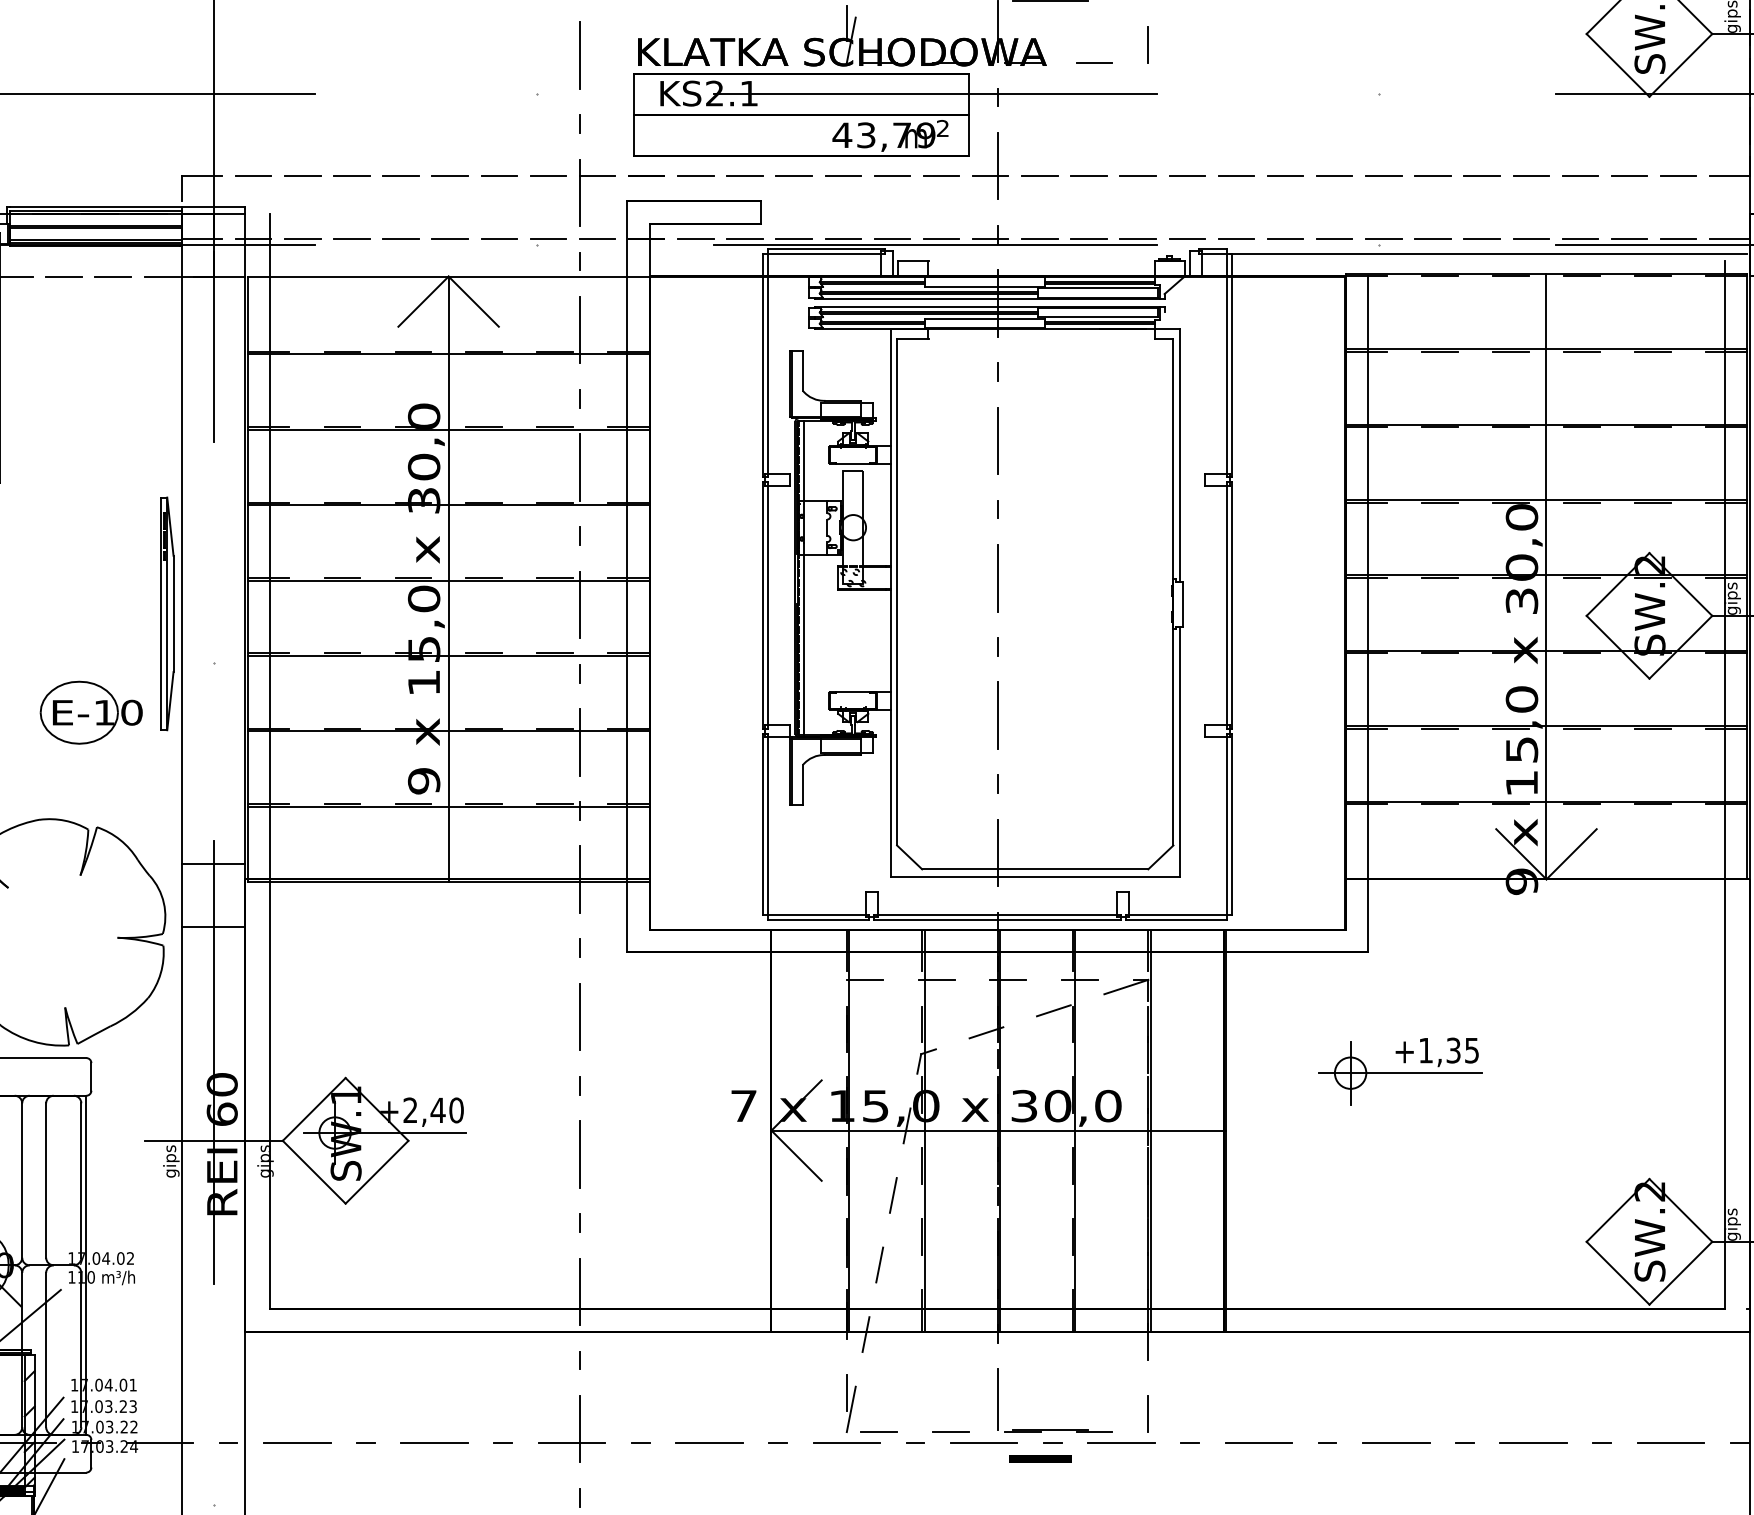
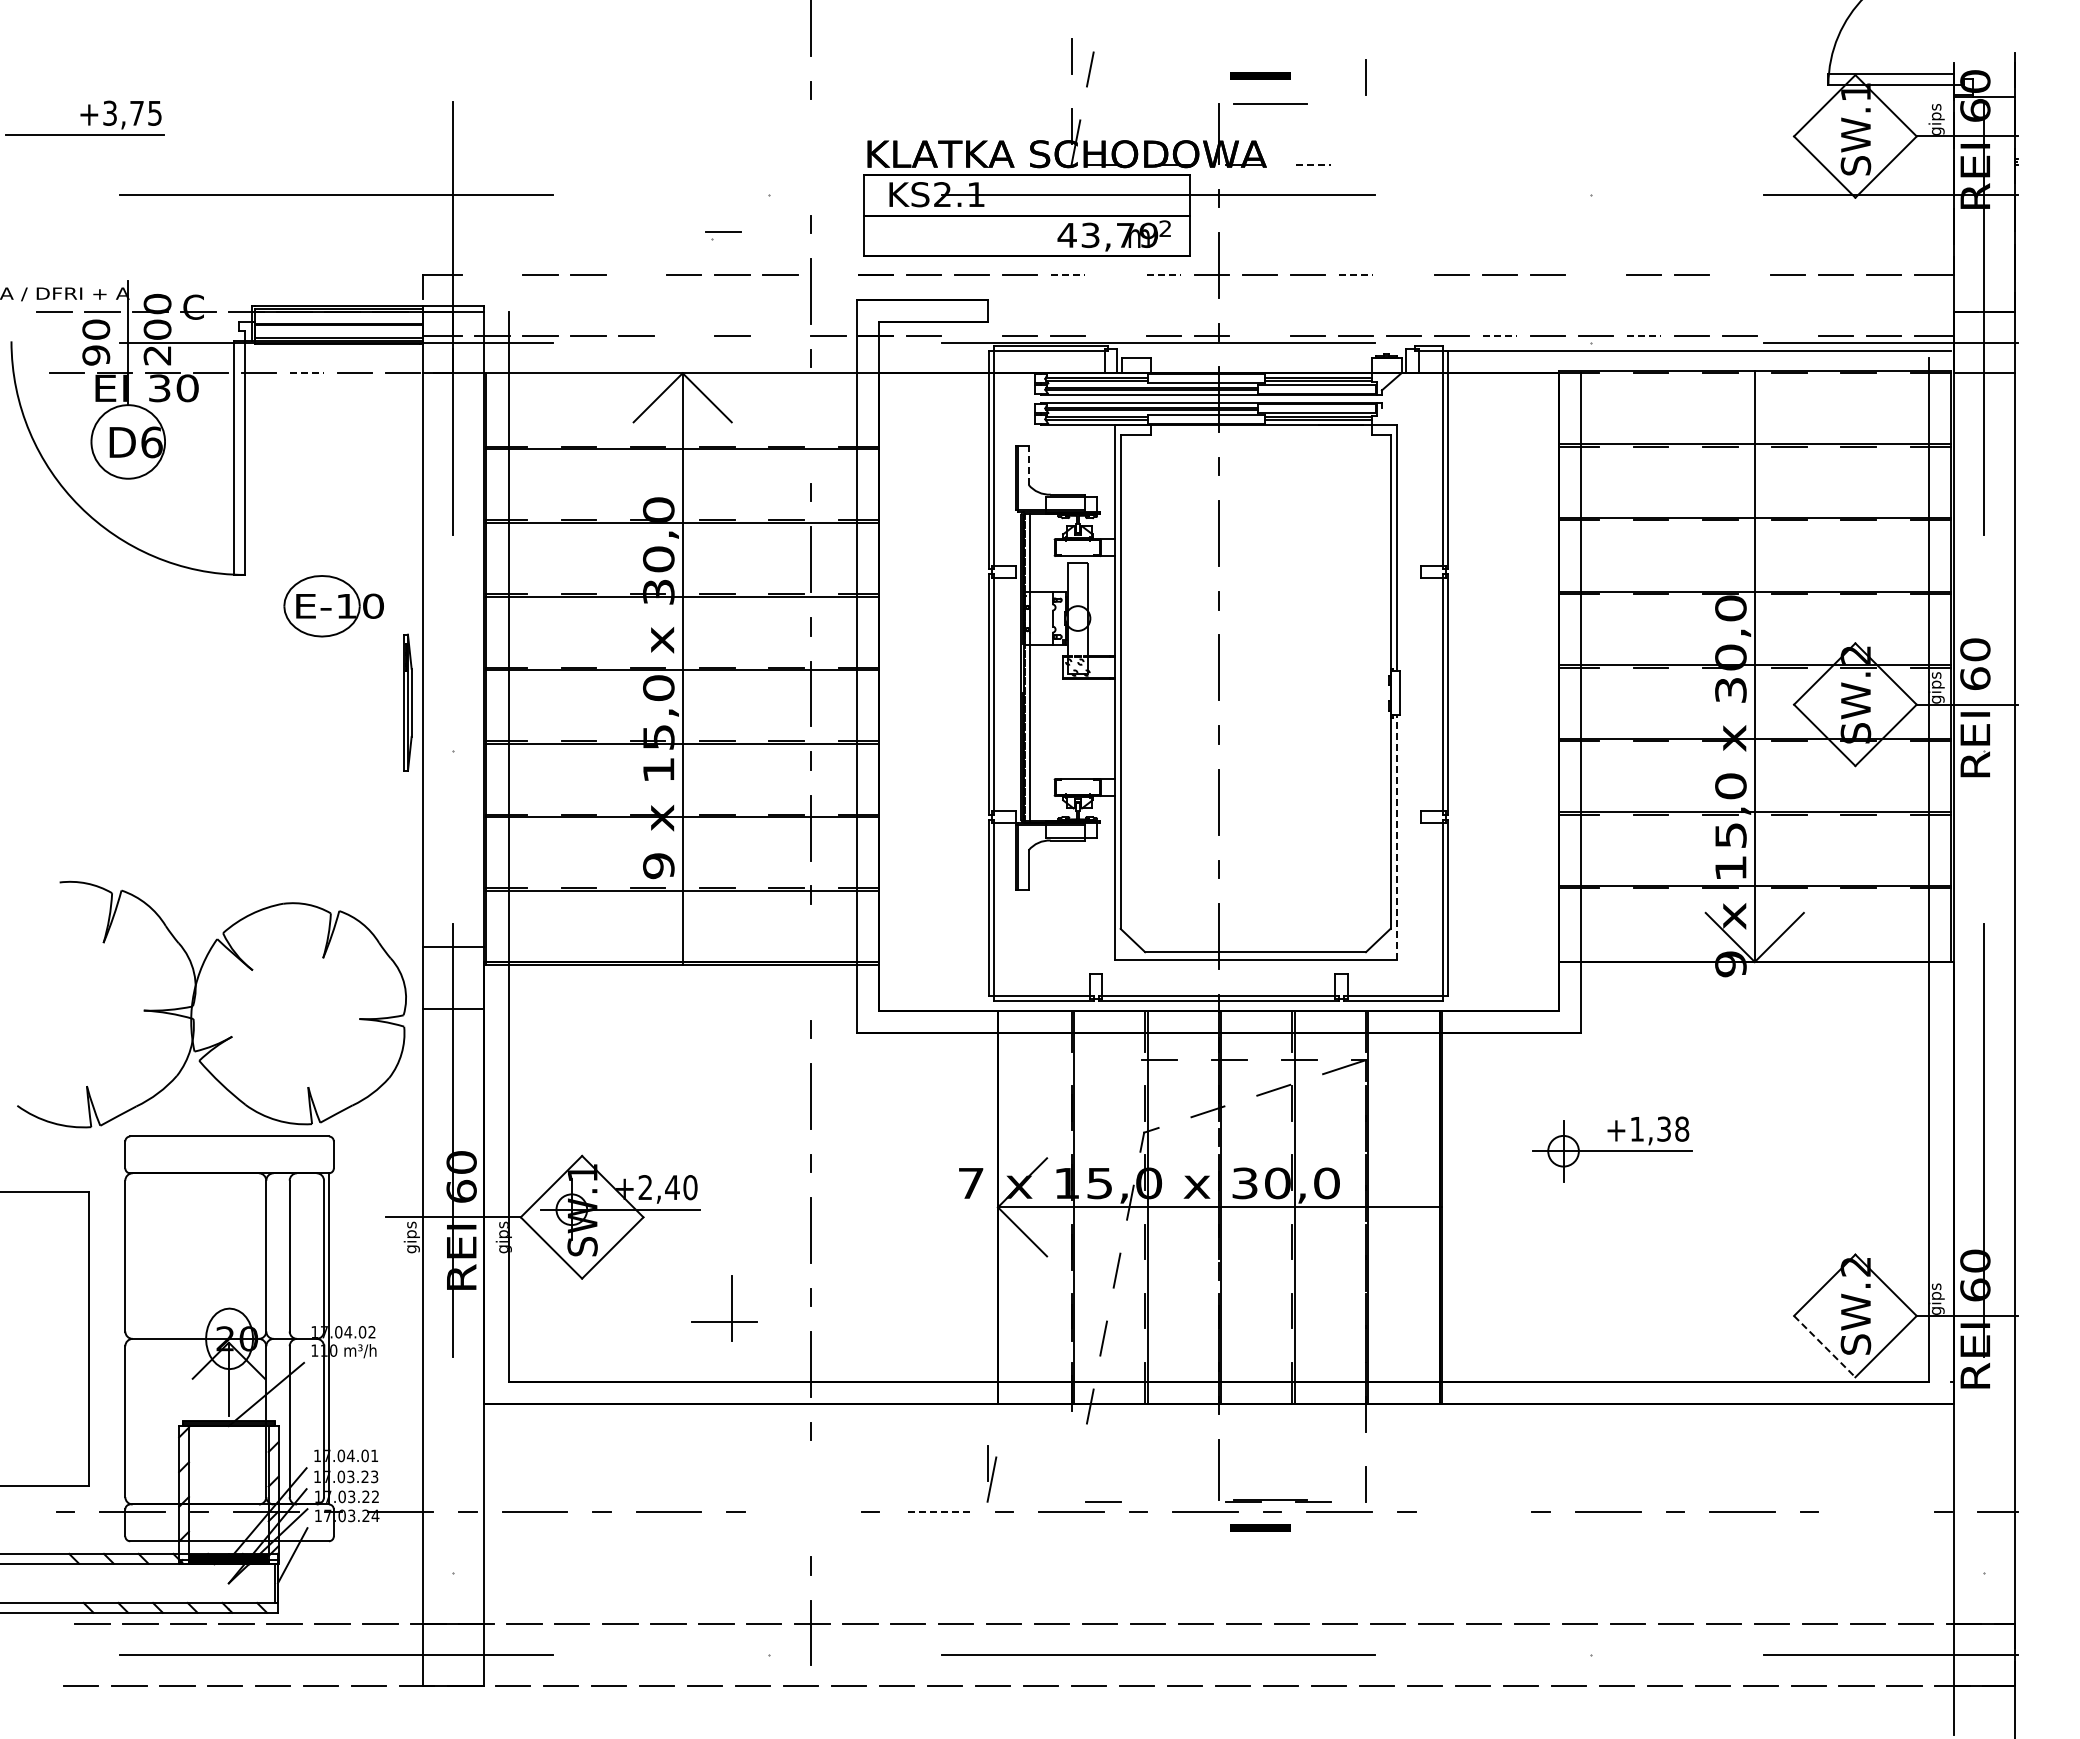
line: (1147, 44) -> (1365, 146), removed
line: (579, 55) -> (810, 157), removed
line: (1094, 62) -> (1313, 164), solid -> dashed
line: (1530, 175) -> (1739, 274), removed
line: (252, 176) -> (491, 275), removed
line: (400, 176) -> (635, 275), removed
line: (596, 176) -> (827, 275), removed
line: (843, 176) -> (1068, 275), solid -> dashed
line: (891, 176) -> (1115, 275), removed
line: (941, 176) -> (1164, 275), solid -> dashed
line: (1138, 176) -> (1356, 275), solid -> dashed
line: (1186, 176) -> (1403, 275), removed
line: (1383, 176) -> (1595, 275), removed
line: (449, 238) -> (683, 336), removed
line: (744, 238) -> (971, 336), removed
line: (891, 238) -> (1115, 336), removed
line: (1039, 238) -> (1259, 336), removed
line: (1286, 238) -> (1500, 336), solid -> dashed
line: (1433, 238) -> (1644, 336), solid -> dashed
line: (1579, 238) -> (1787, 336), removed
part: (548, 241) -> (723, 235), moved
line: (64, 276) -> (307, 373), solid -> dashed
line: (580, 330) -> (811, 425), removed
line: (802, 370) -> (1028, 465), solid -> dashed
part: (166, 613) -> (407, 702), size x0.6
part: (91, 712) -> (333, 606), moved
line: (1179, 751) -> (1396, 837), solid -> dashed
line: (580, 878) -> (811, 961), removed
line: (864, 980) -> (1088, 1060), removed
text: (1472, 1049) -> (1682, 1128), +1,35 -> +1,38
line: (1618, 1273) -> (1825, 1346), solid -> dashed
part: (850, 1403) -> (991, 1473), moved
part: (579, 1428) -> (731, 1308), moved
line: (950, 1431) -> (1172, 1501), removed
line: (708, 1443) -> (936, 1512), solid -> dashed
line: (1258, 1443) -> (1473, 1512), removed
line: (1670, 1443) -> (1875, 1512), removed

